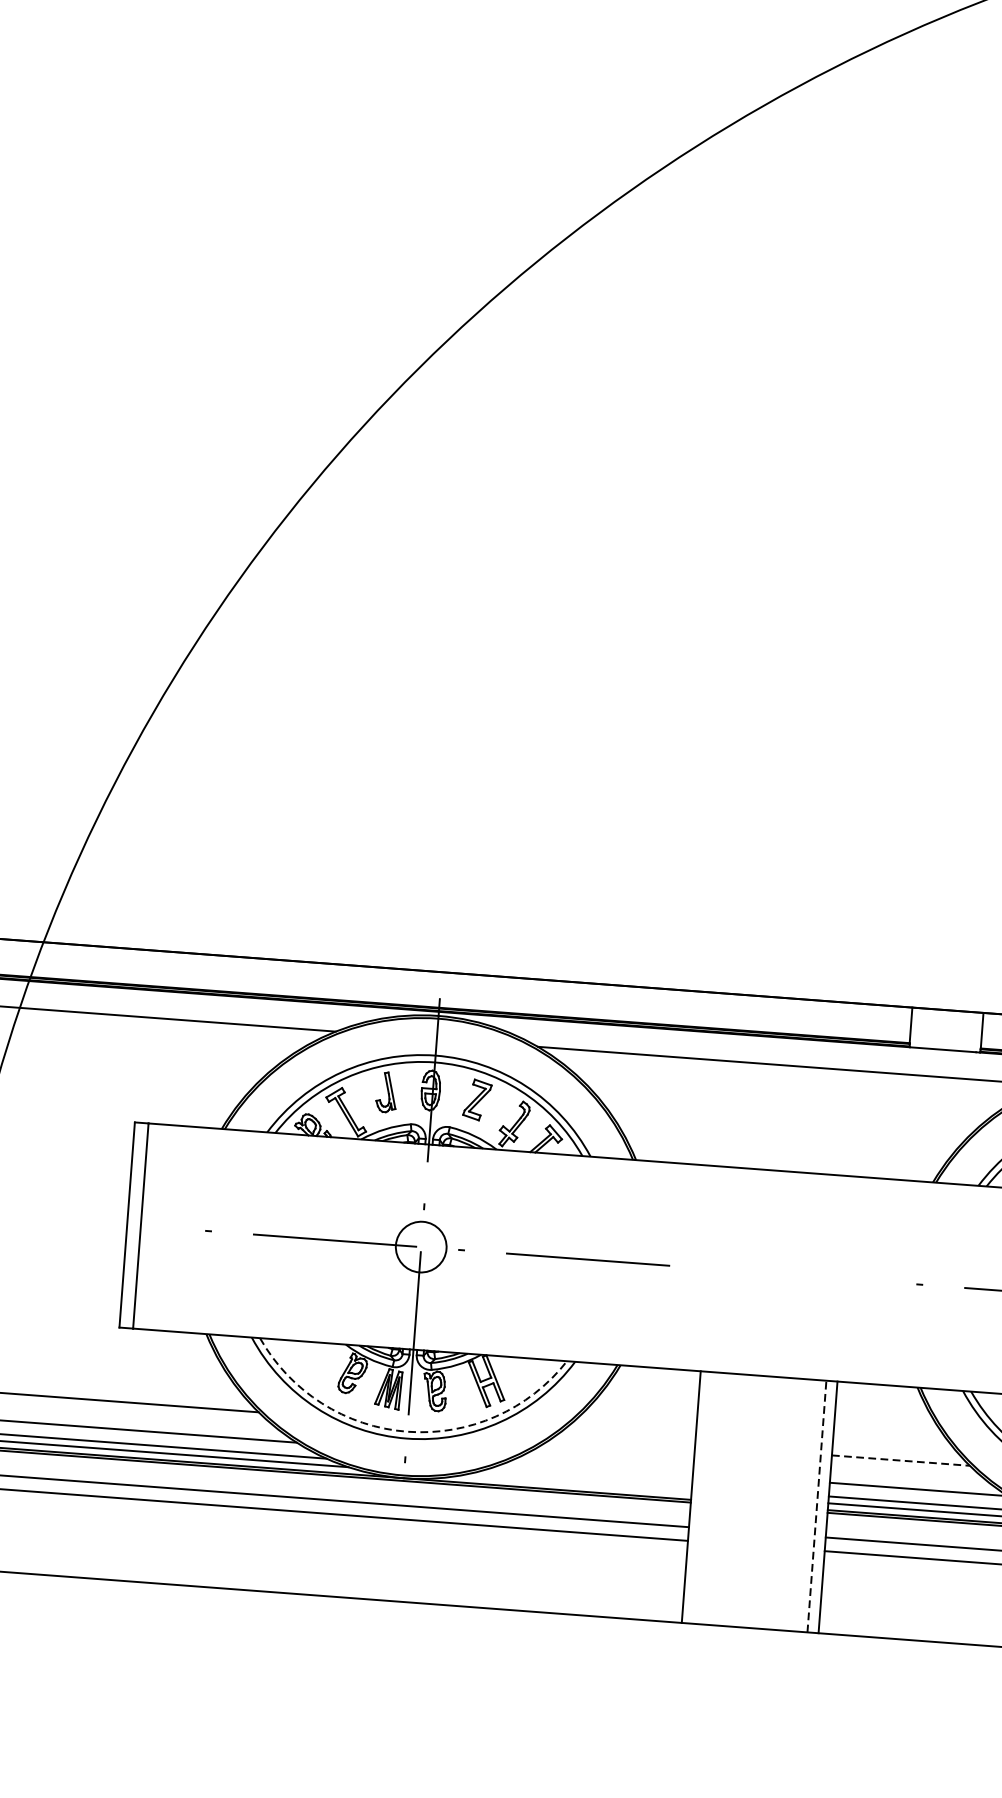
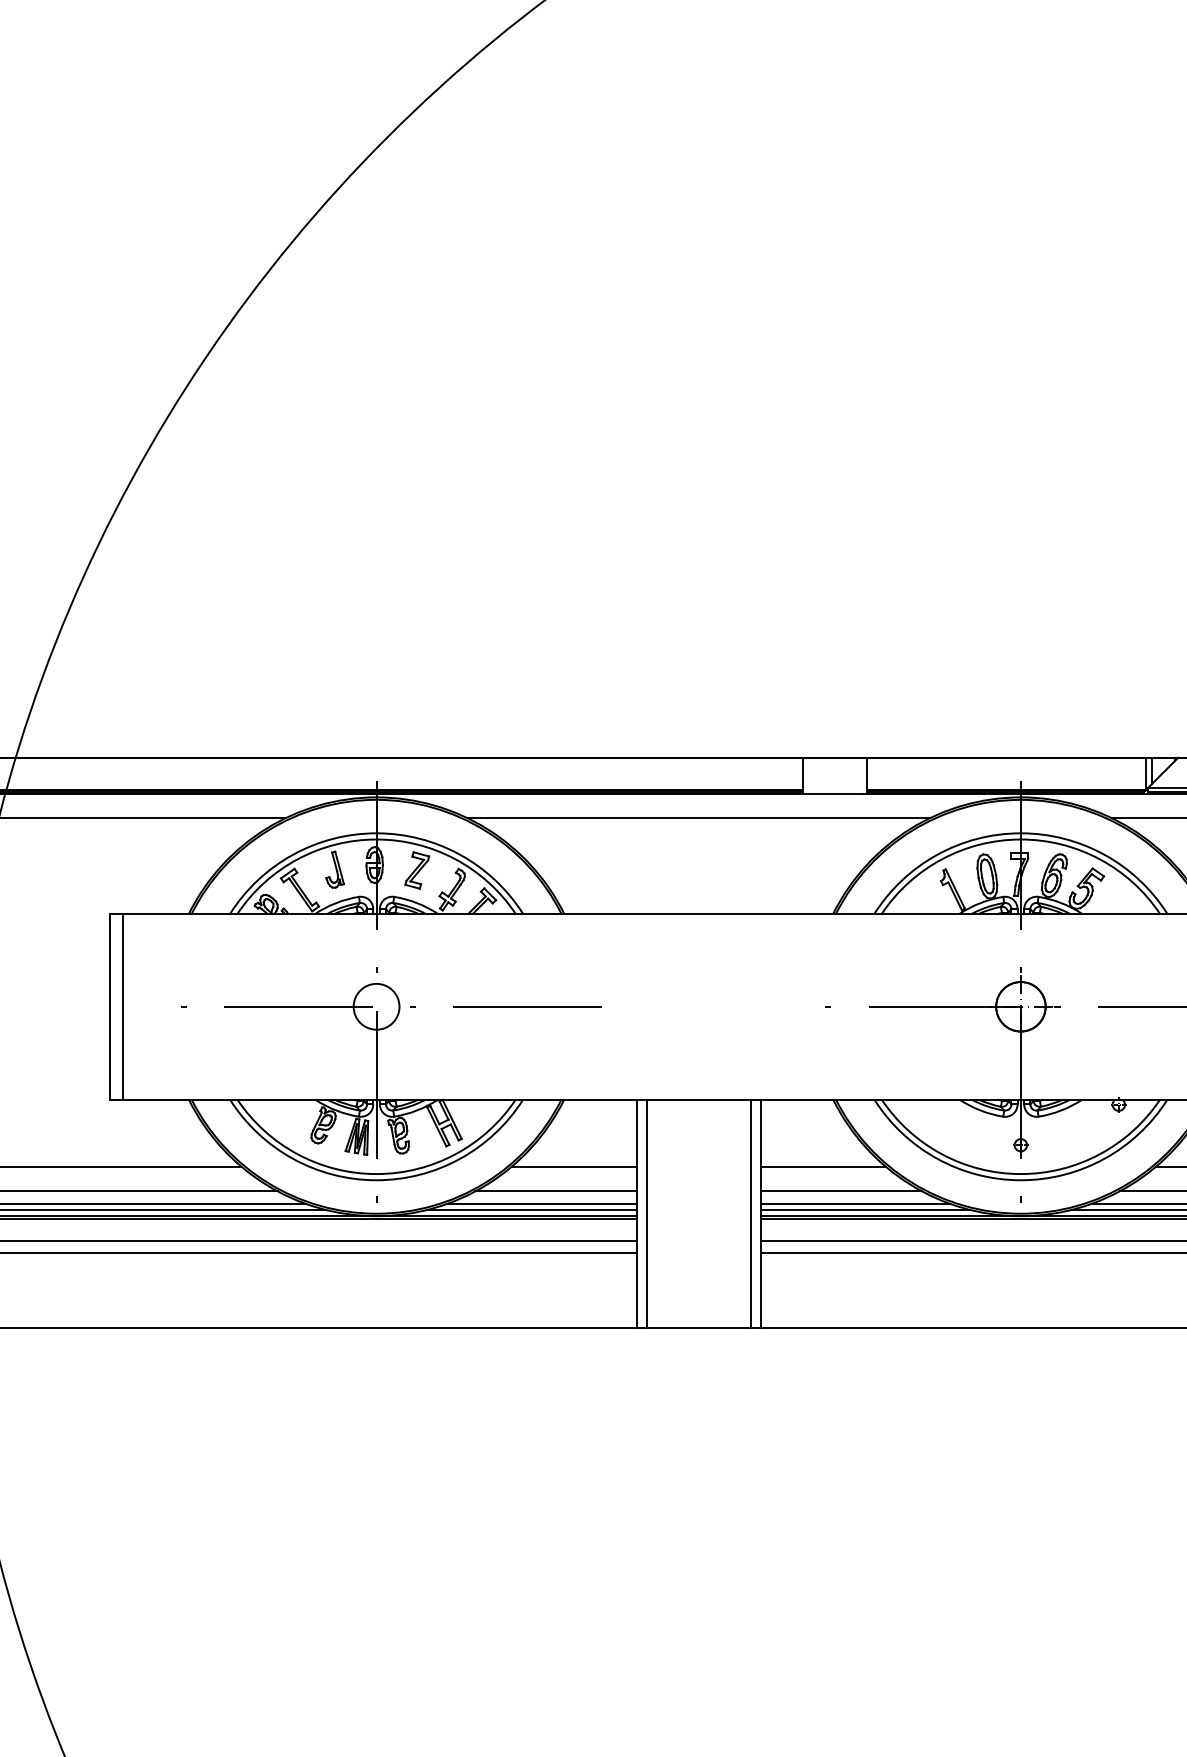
arc: (407, 1432) -> (376, 1174), dashed -> solid
line: (625, 1439) -> (573, 1166), added
line: (901, 1460) -> (823, 1166), dashed -> solid
line: (603, 1465) -> (555, 1191), added
line: (586, 1477) -> (541, 1203), added
line: (575, 1484) -> (531, 1210), added
line: (702, 1497) -> (646, 1213), added
line: (816, 1506) -> (750, 1213), dashed -> solid

